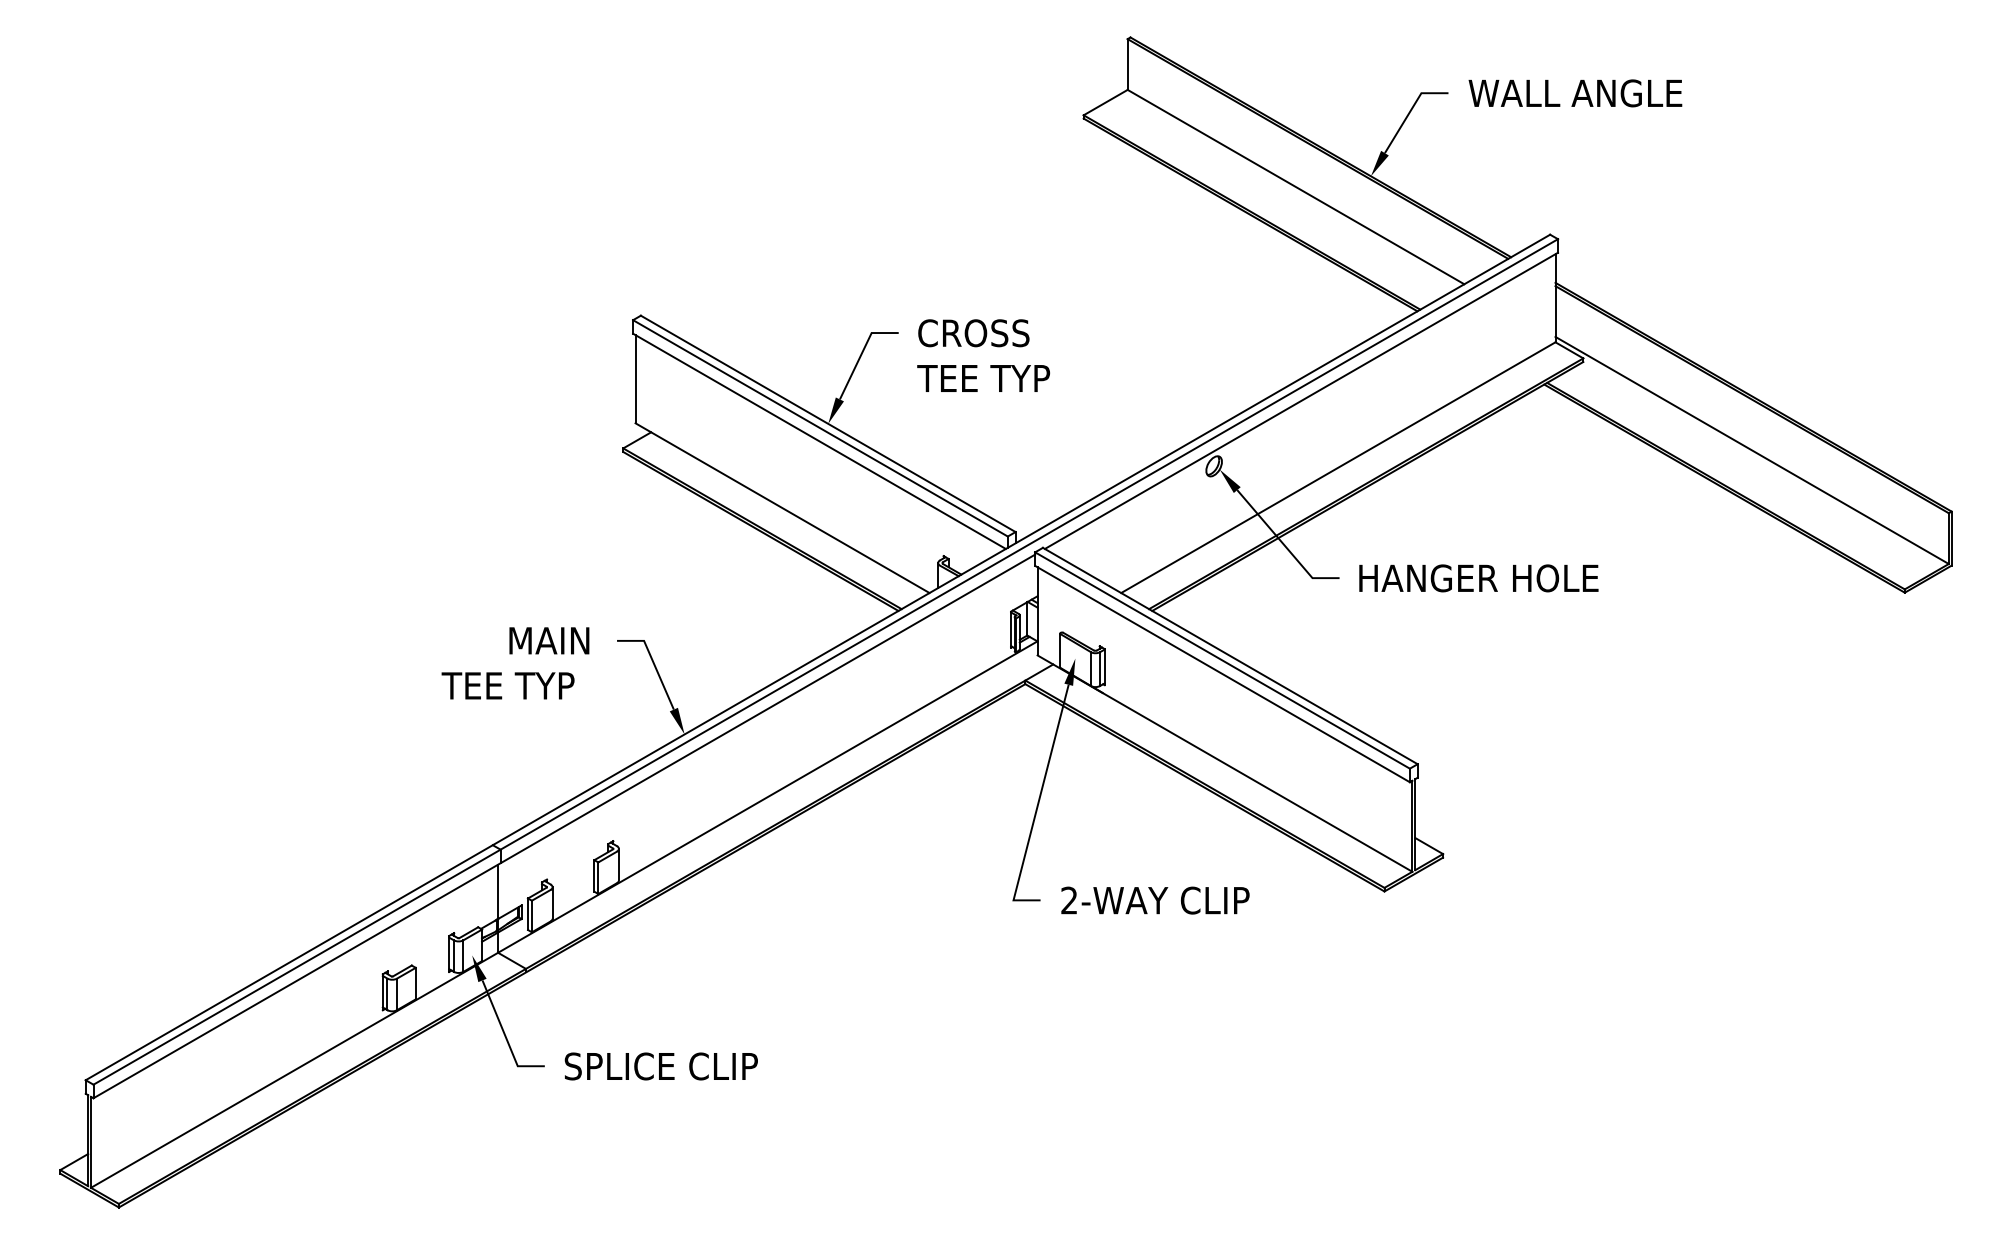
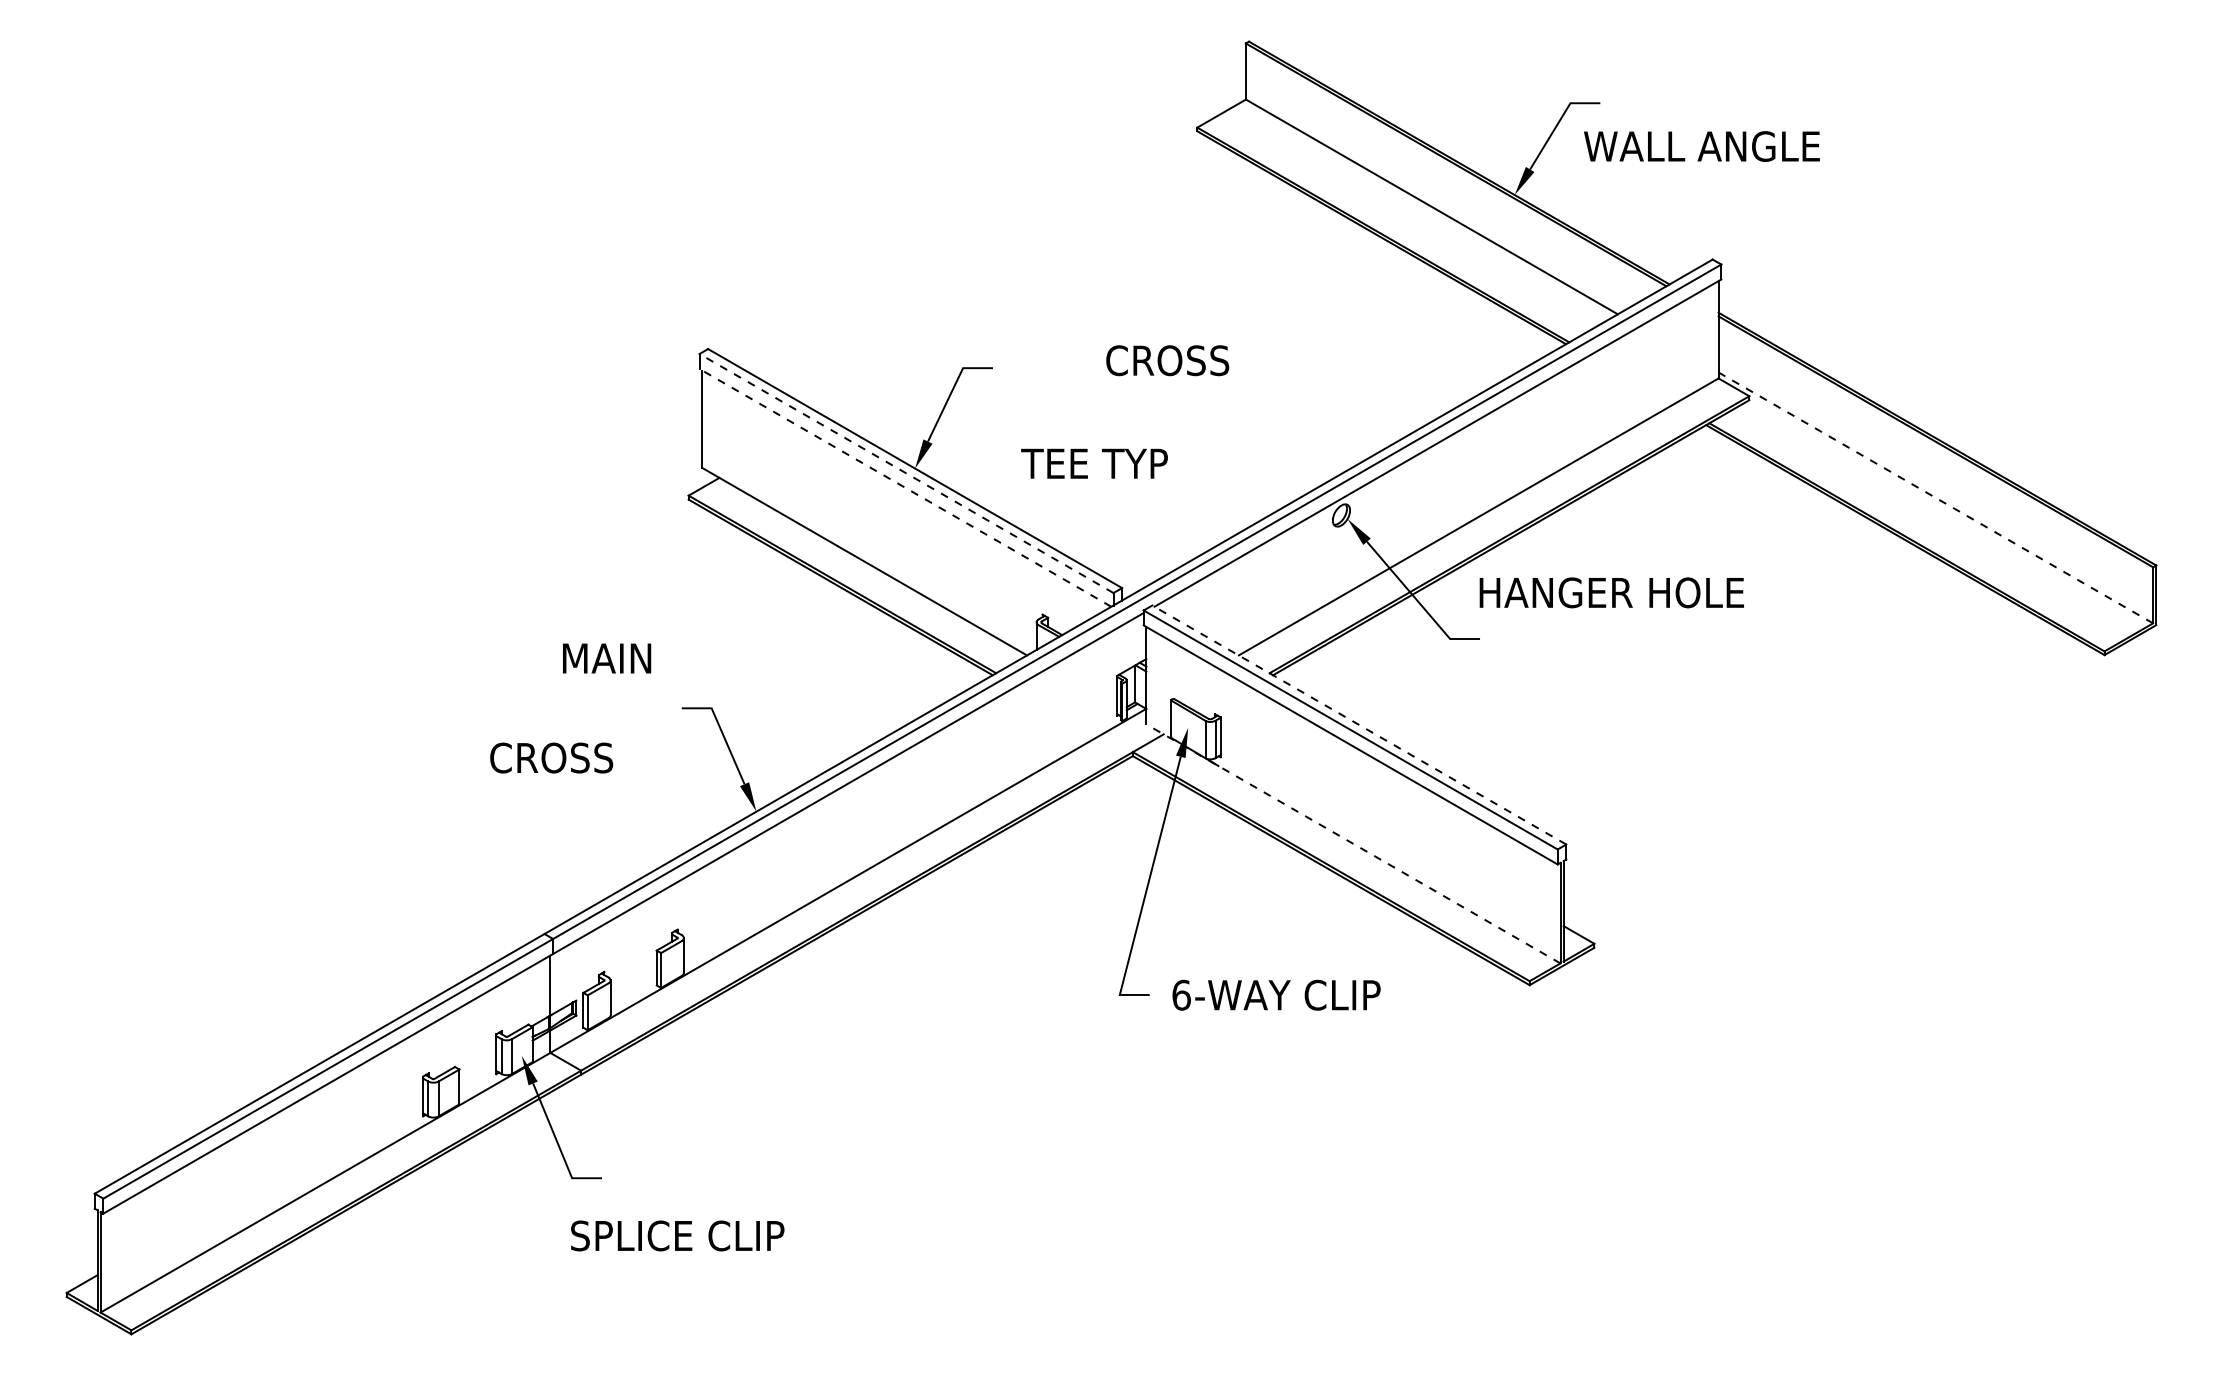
text: (1575, 93) -> (1702, 146), moved
text: (973, 333) -> (1167, 360), moved
text: (983, 378) -> (1094, 463), moved
line: (820, 428) -> (906, 473), solid -> dashed
line: (819, 441) -> (905, 488), solid -> dashed
line: (1751, 450) -> (1935, 497), solid -> dashed
text: (1478, 578) -> (1611, 592), moved
text: (549, 640) -> (607, 658), moved
line: (1229, 655) -> (1358, 724), solid -> dashed
text: (507, 685) -> (560, 757), TEE TYP -> CROSS
line: (1224, 763) -> (1352, 843), solid -> dashed
text: (1069, 900) -> (1181, 995), 2-WAY -> 6-WAY
text: (660, 1066) -> (676, 1235), moved

